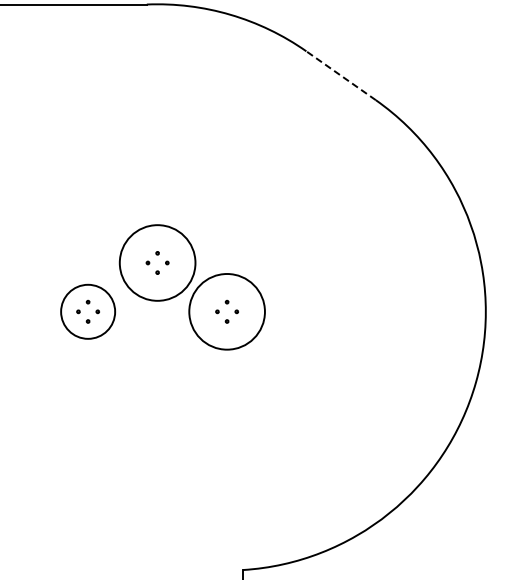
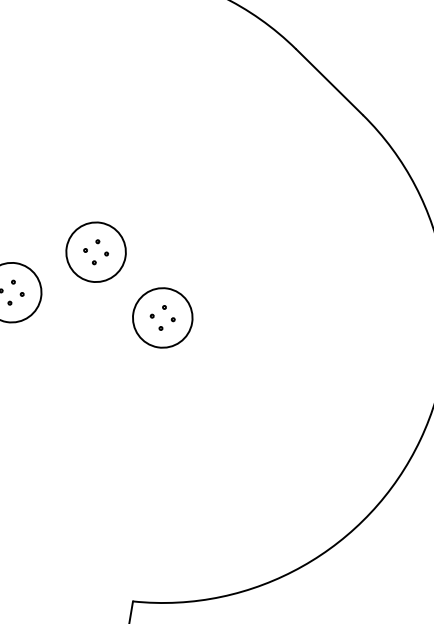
line: (340, 75) -> (328, 81), dashed -> solid
circle: (157, 262) -> (96, 251), size x0.71
circle: (227, 311) -> (163, 317), size x0.71

